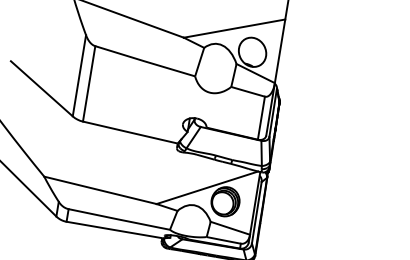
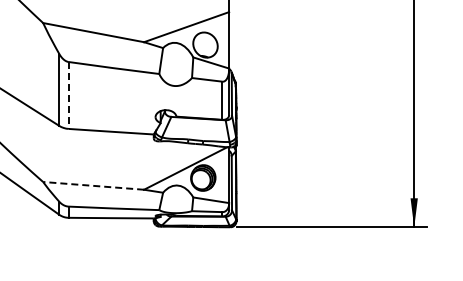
line: (88, 83) -> (68, 95), solid -> dashed
line: (100, 189) -> (93, 185), solid -> dashed

